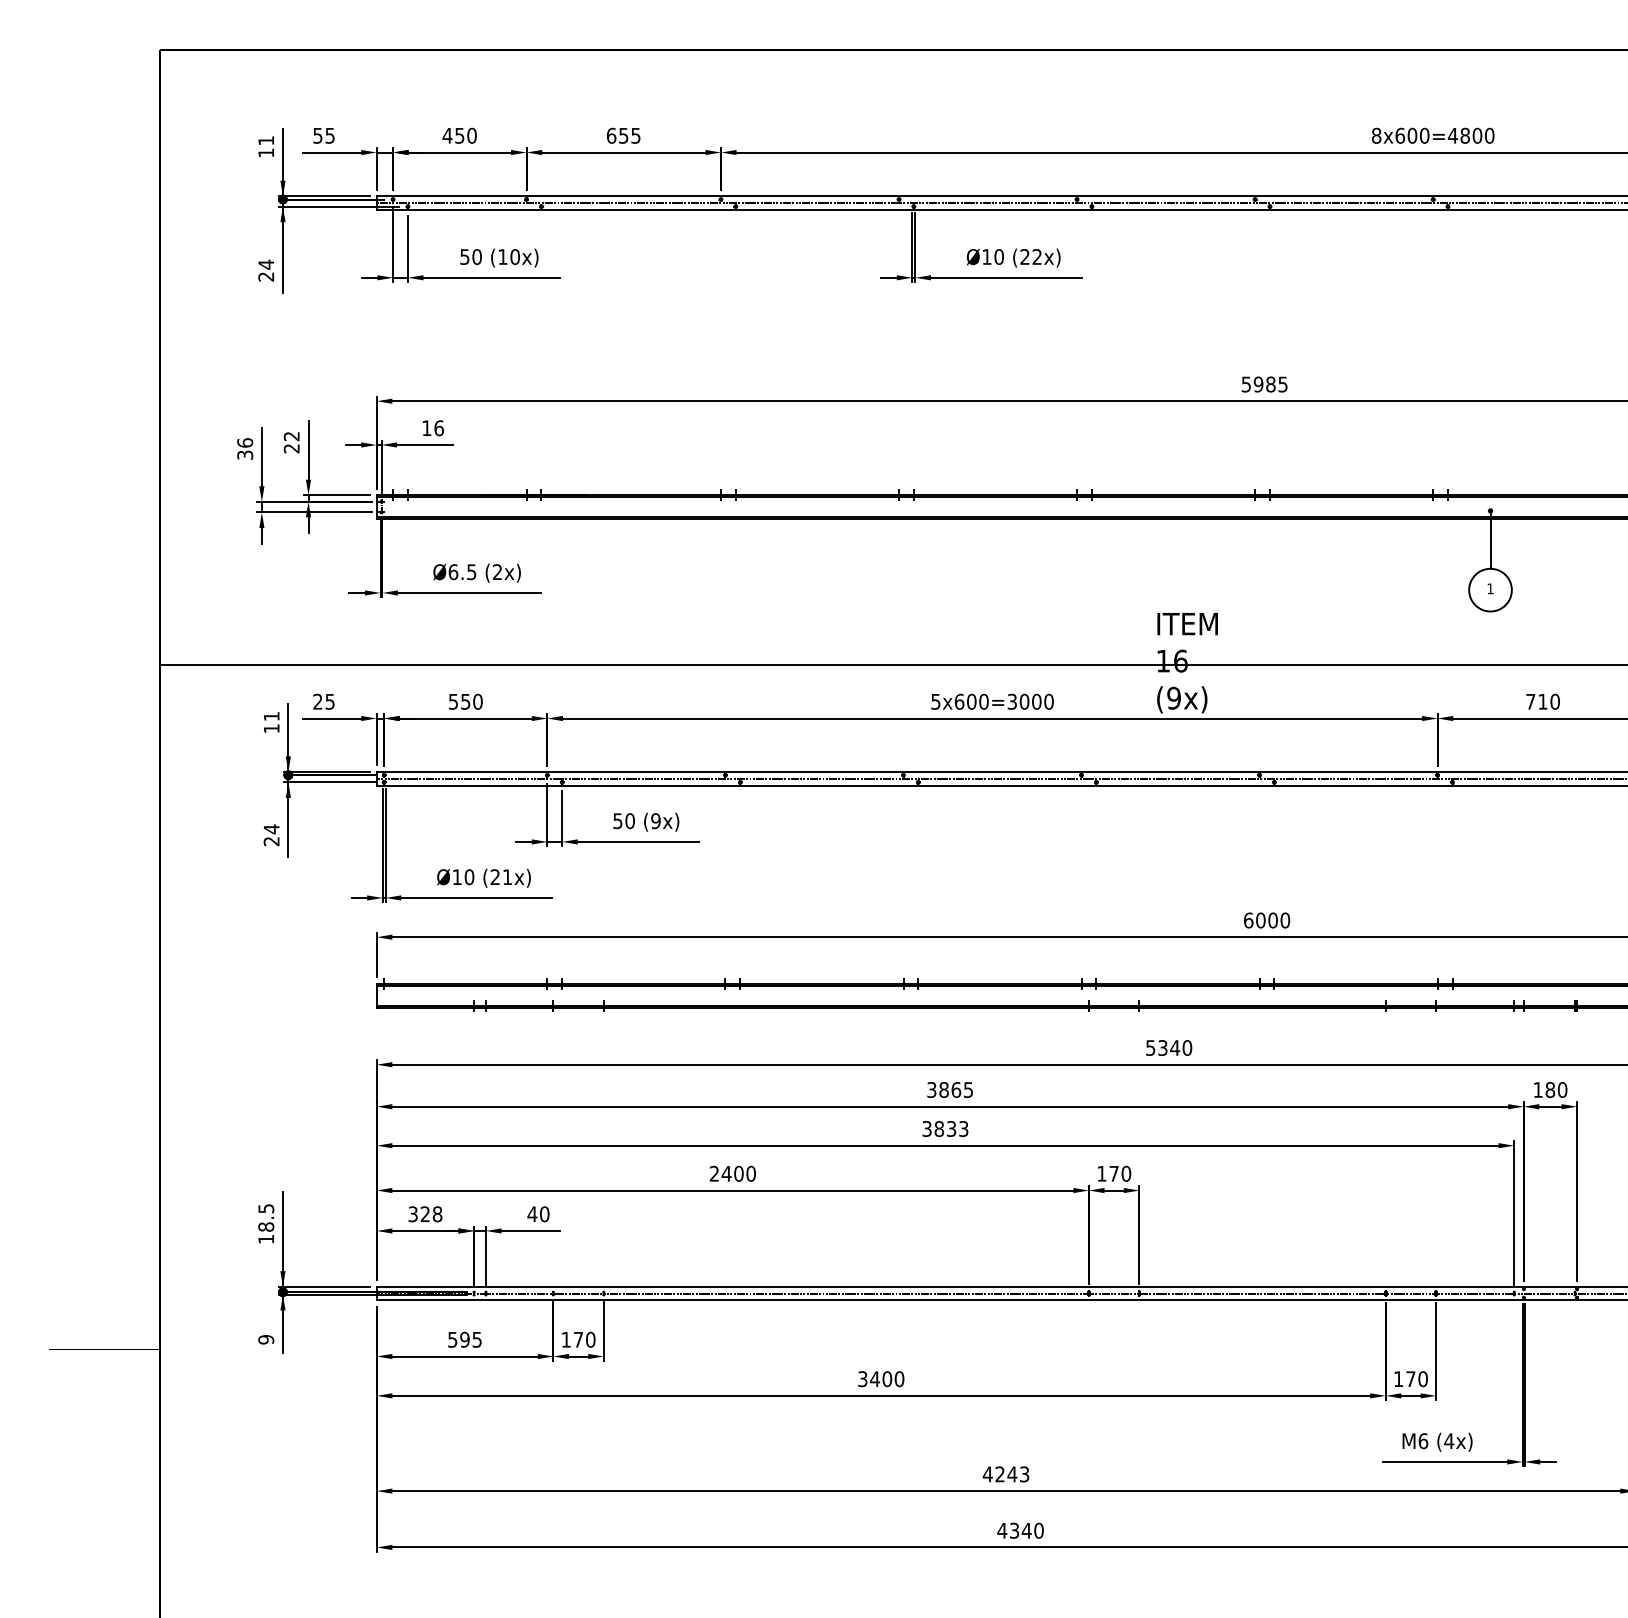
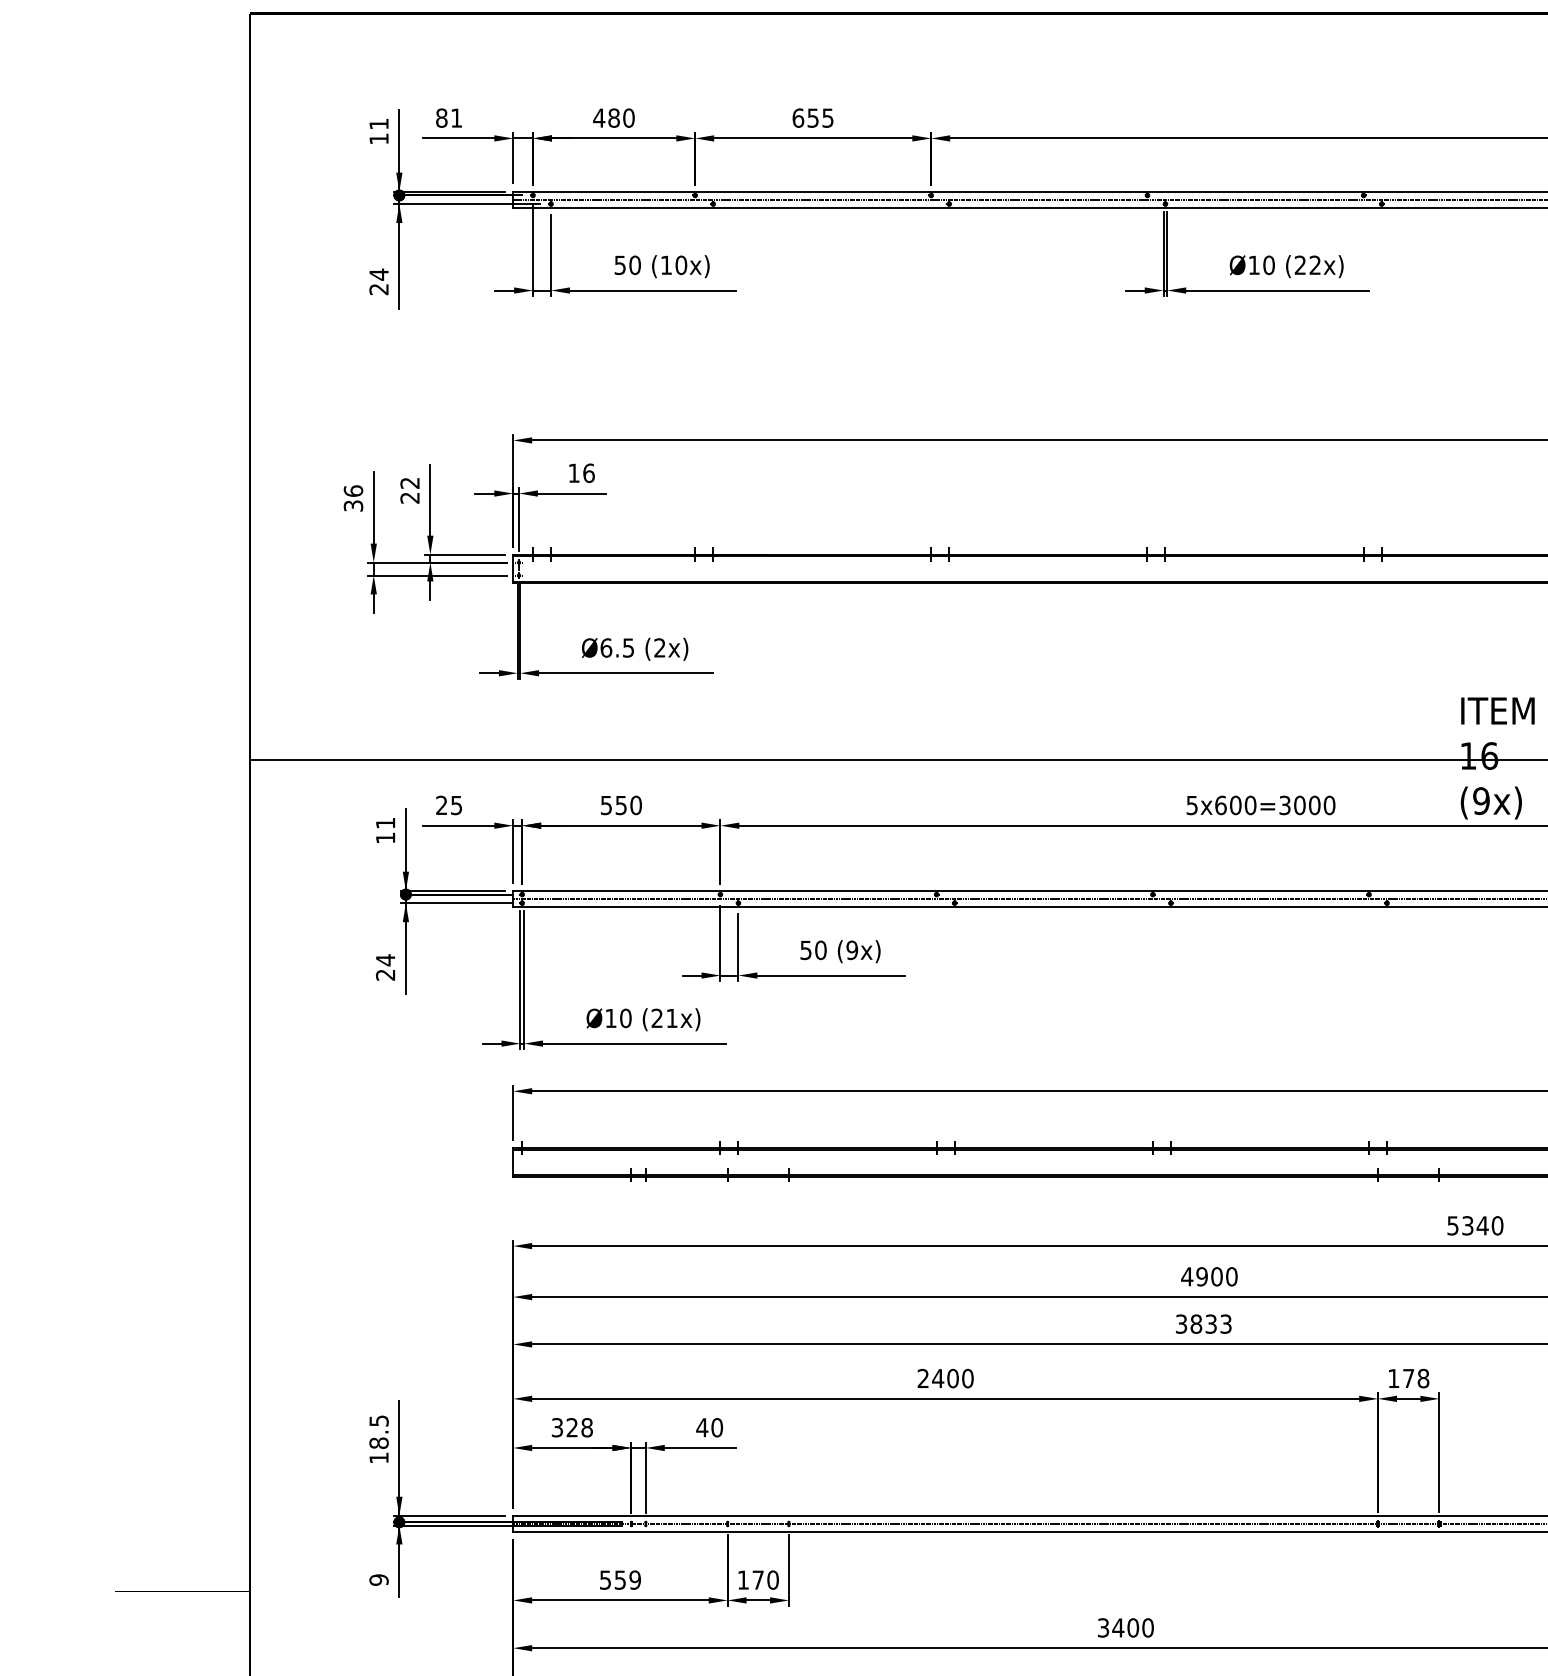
text: (323, 135) -> (448, 117), 55 -> 81
text: (459, 135) -> (613, 117), 450 -> 480
text: (949, 1089) -> (1208, 1276), 3865 -> 4900
text: (1126, 1173) -> (1423, 1378), 170 -> 178
text: (470, 1339) -> (627, 1579), 595 -> 559

